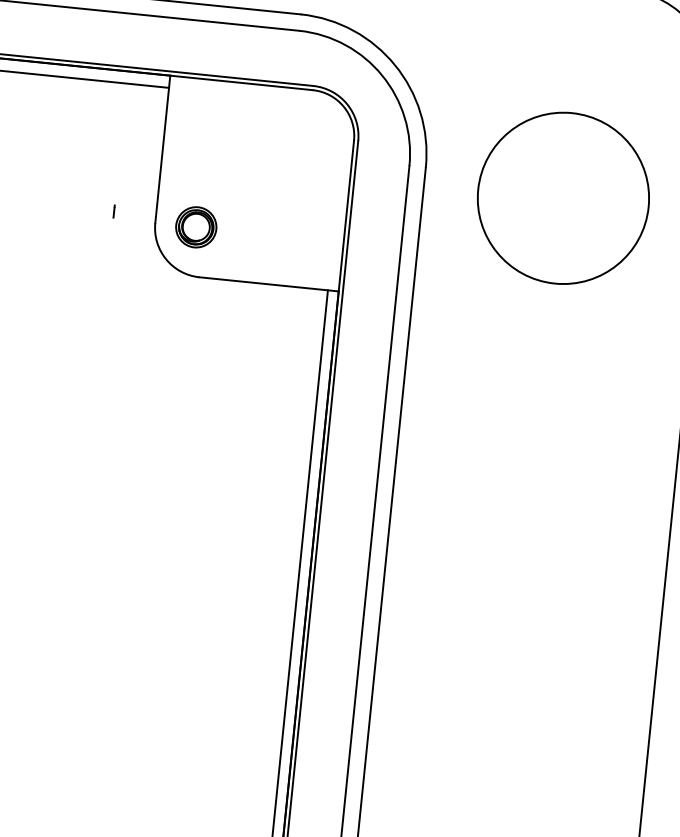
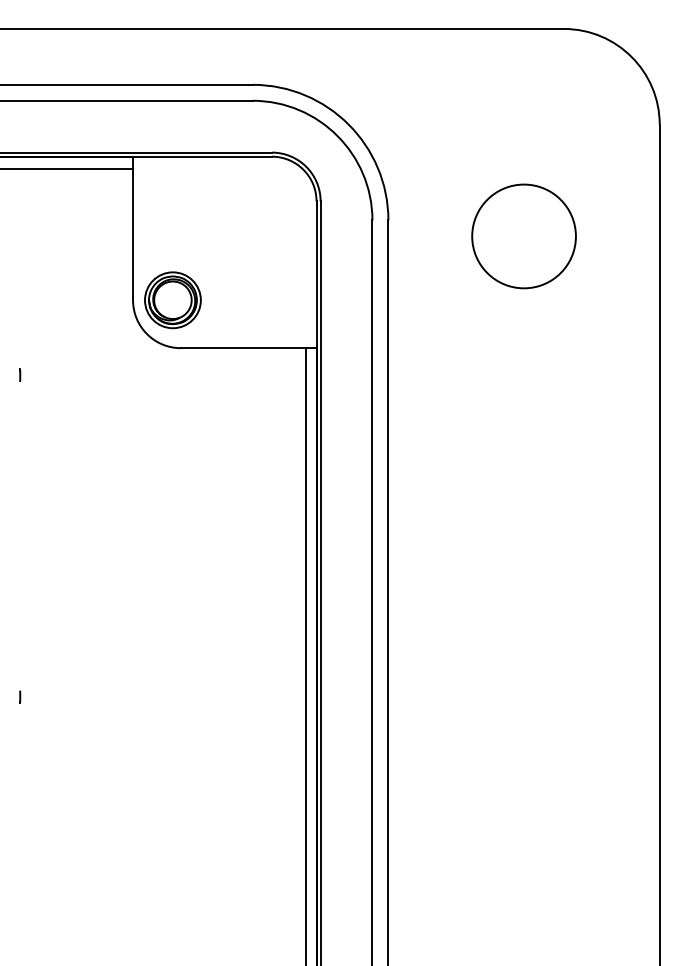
circle: (562, 198) -> (523, 236), size x0.62
line: (114, 210) -> (20, 374), moved
part: (195, 227) -> (172, 300), size x1.43

